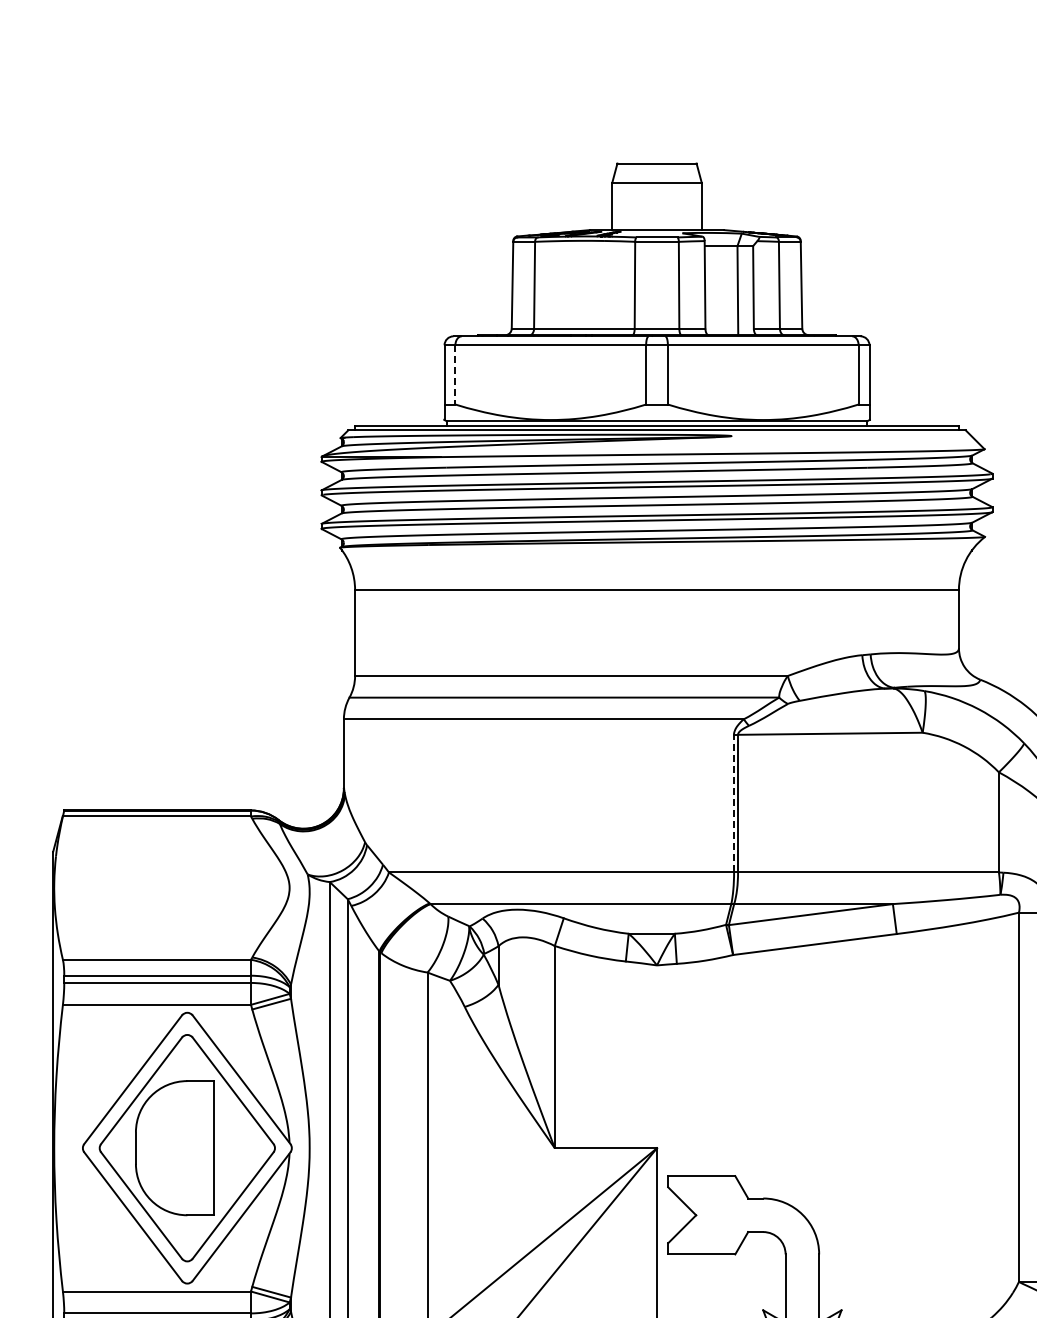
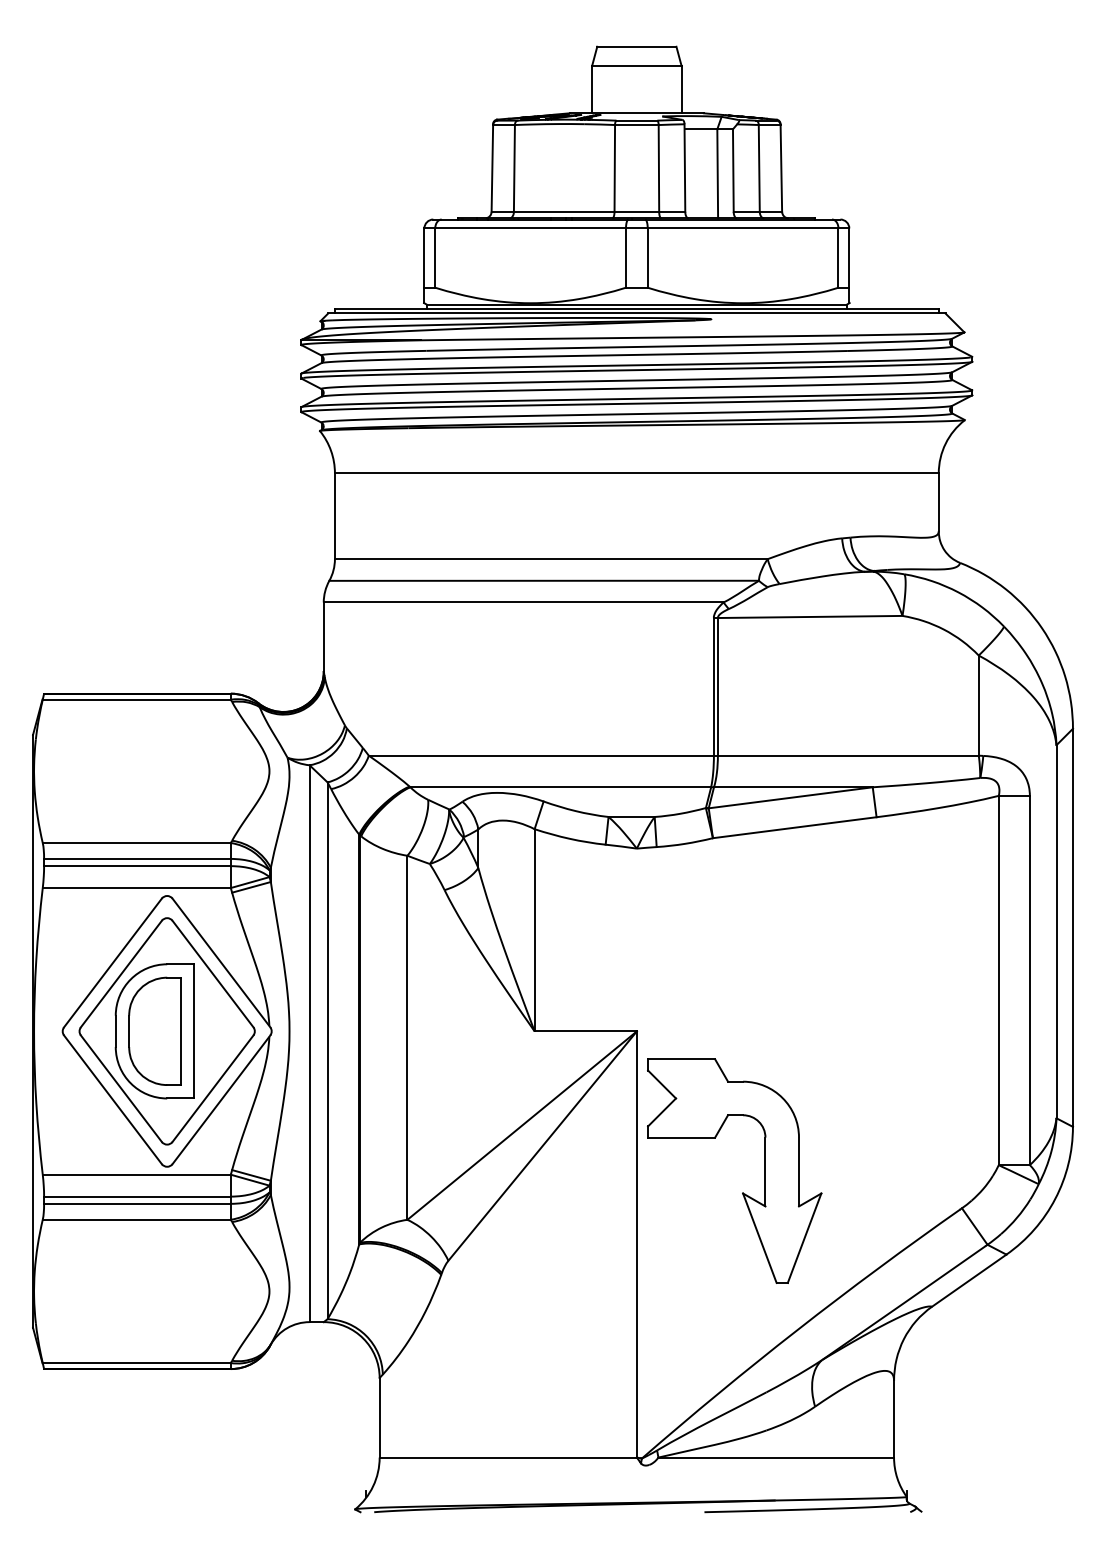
line: (455, 375) -> (435, 258), dashed -> solid
line: (733, 803) -> (713, 686), dashed -> solid
part: (174, 1147) -> (154, 1030), added

